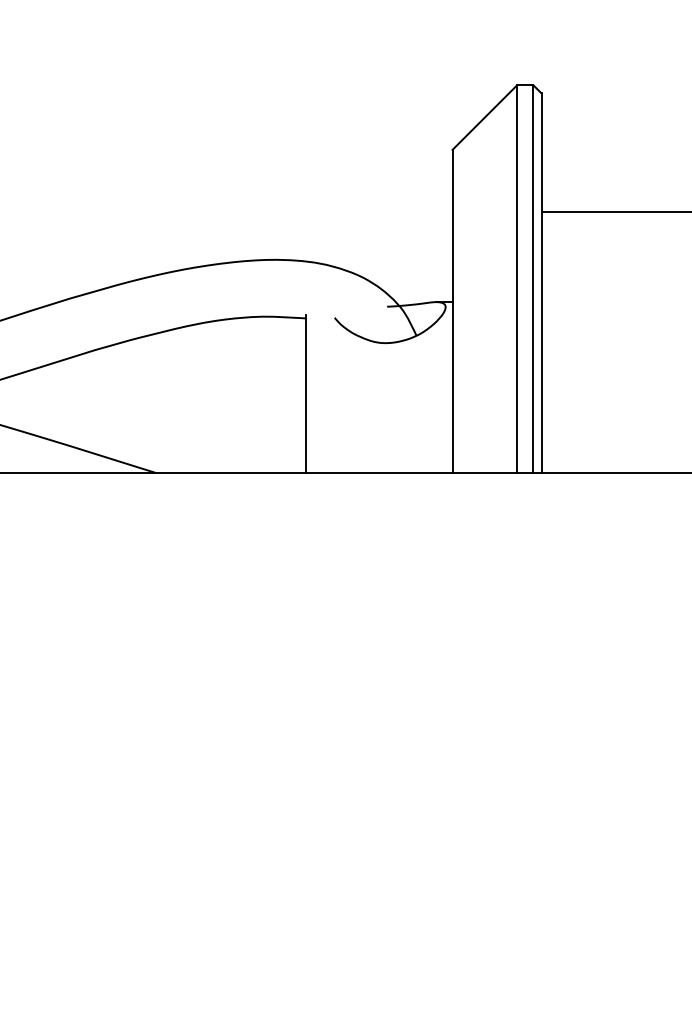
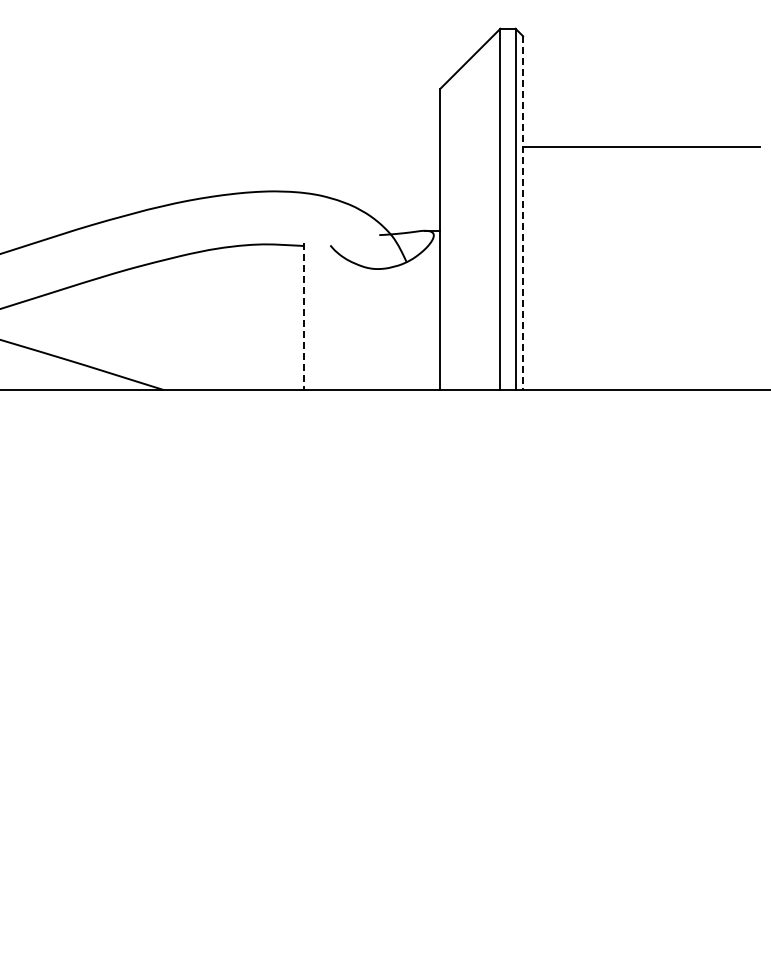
line: (541, 283) -> (523, 213), solid -> dashed
line: (306, 394) -> (304, 316), solid -> dashed

